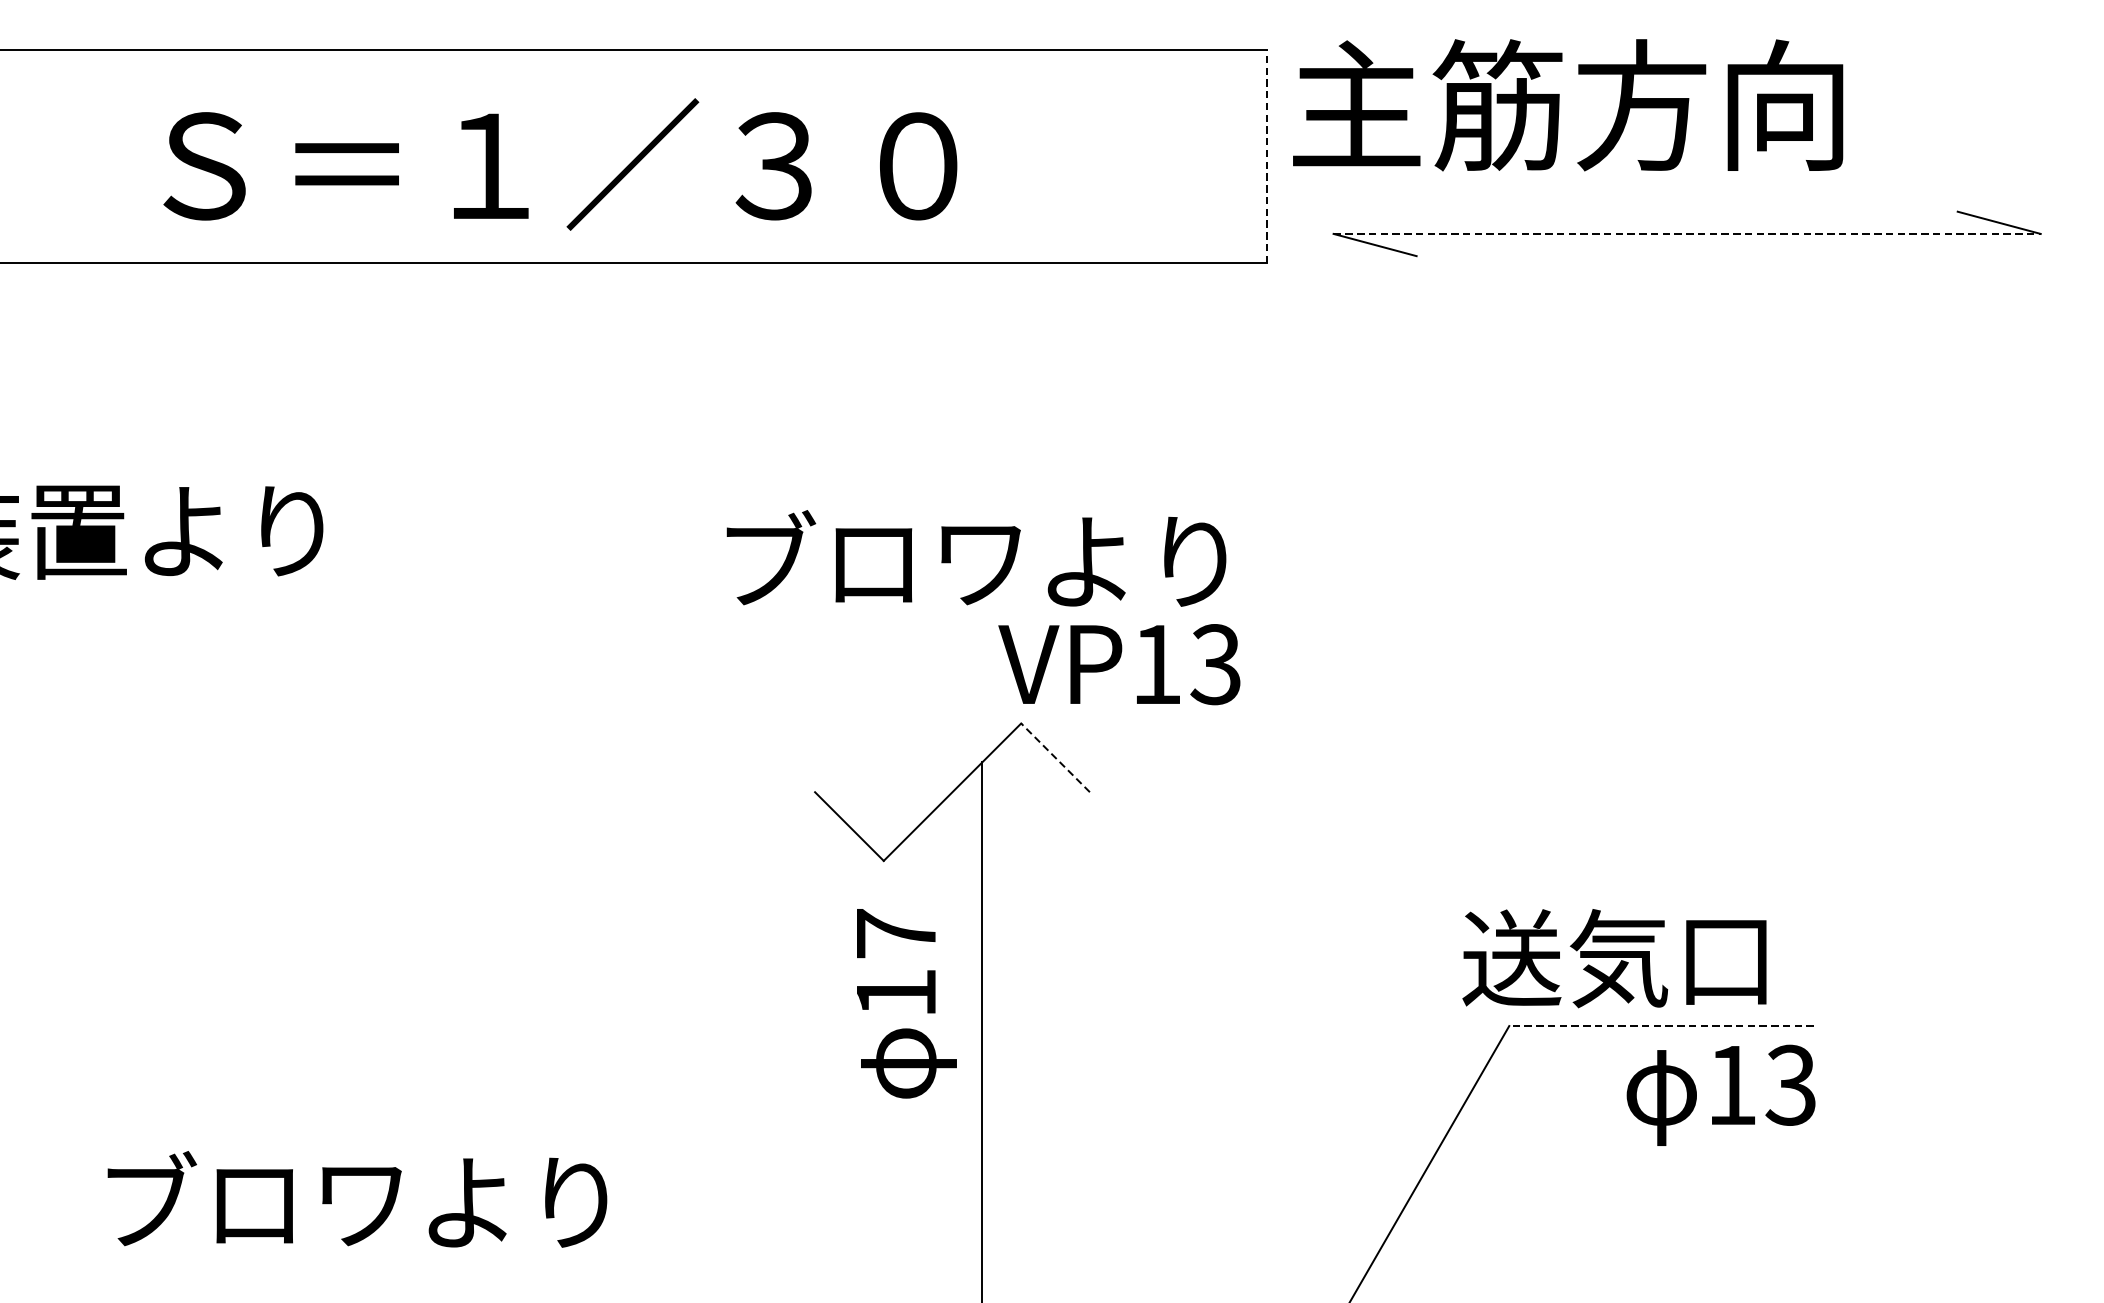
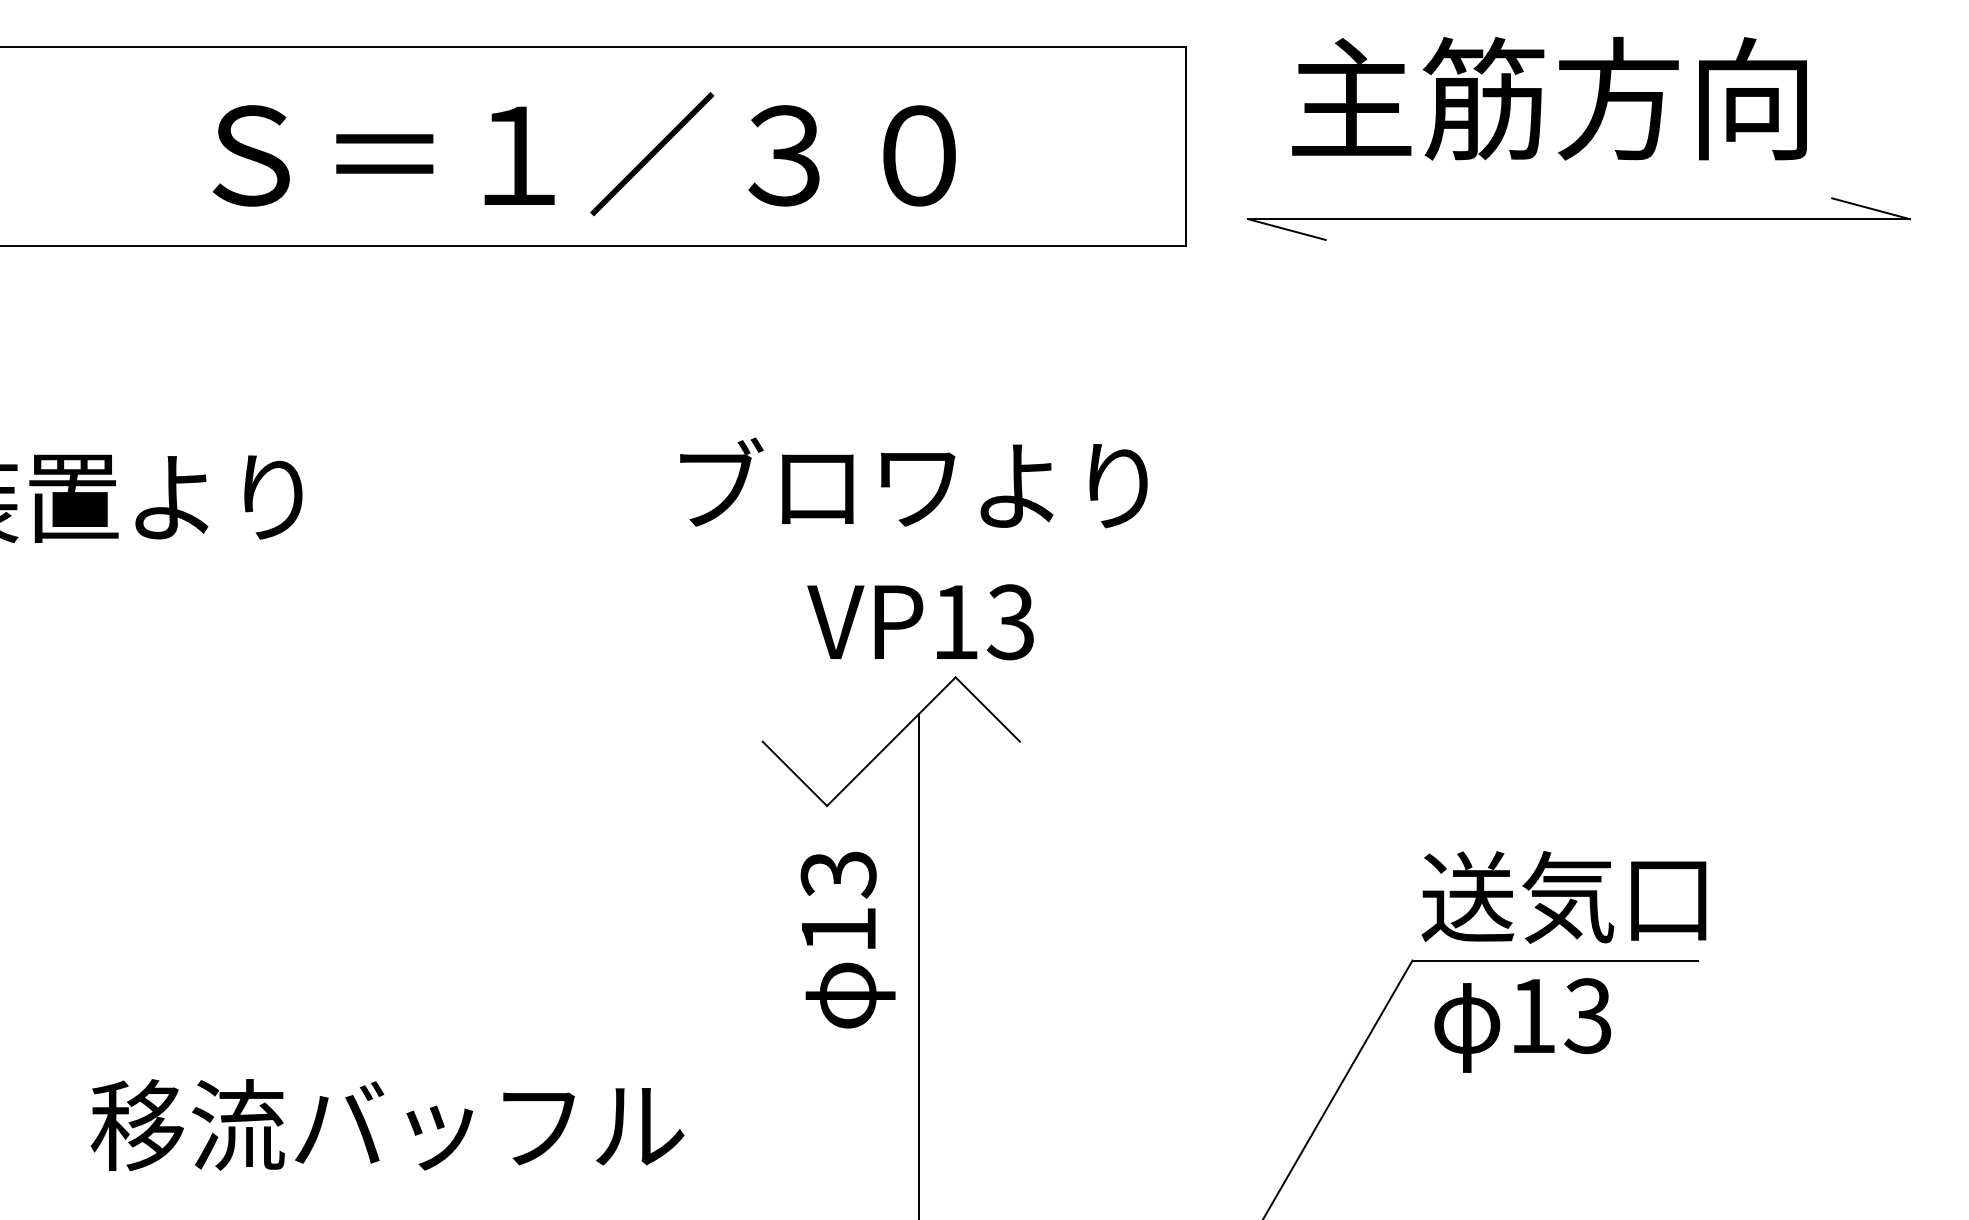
text: (1568, 105) -> (1549, 98), moved
line: (1266, 156) -> (1185, 146), dashed -> solid
text: (559, 164) -> (583, 154), moved
line: (1687, 234) -> (1579, 219), dashed -> solid
text: (976, 558) -> (913, 482), moved
text: (1119, 664) -> (920, 622), moved
line: (1055, 757) -> (987, 709), dashed -> solid
text: (896, 934) -> (838, 874), 17 -> 13
text: (1613, 958) -> (1563, 897), moved
line: (1662, 1025) -> (1555, 960), dashed -> solid
text: (1720, 1095) -> (1522, 1025), moved
text: (414, 1201) -> (387, 1124), ブロワより -> 移流バッフル

